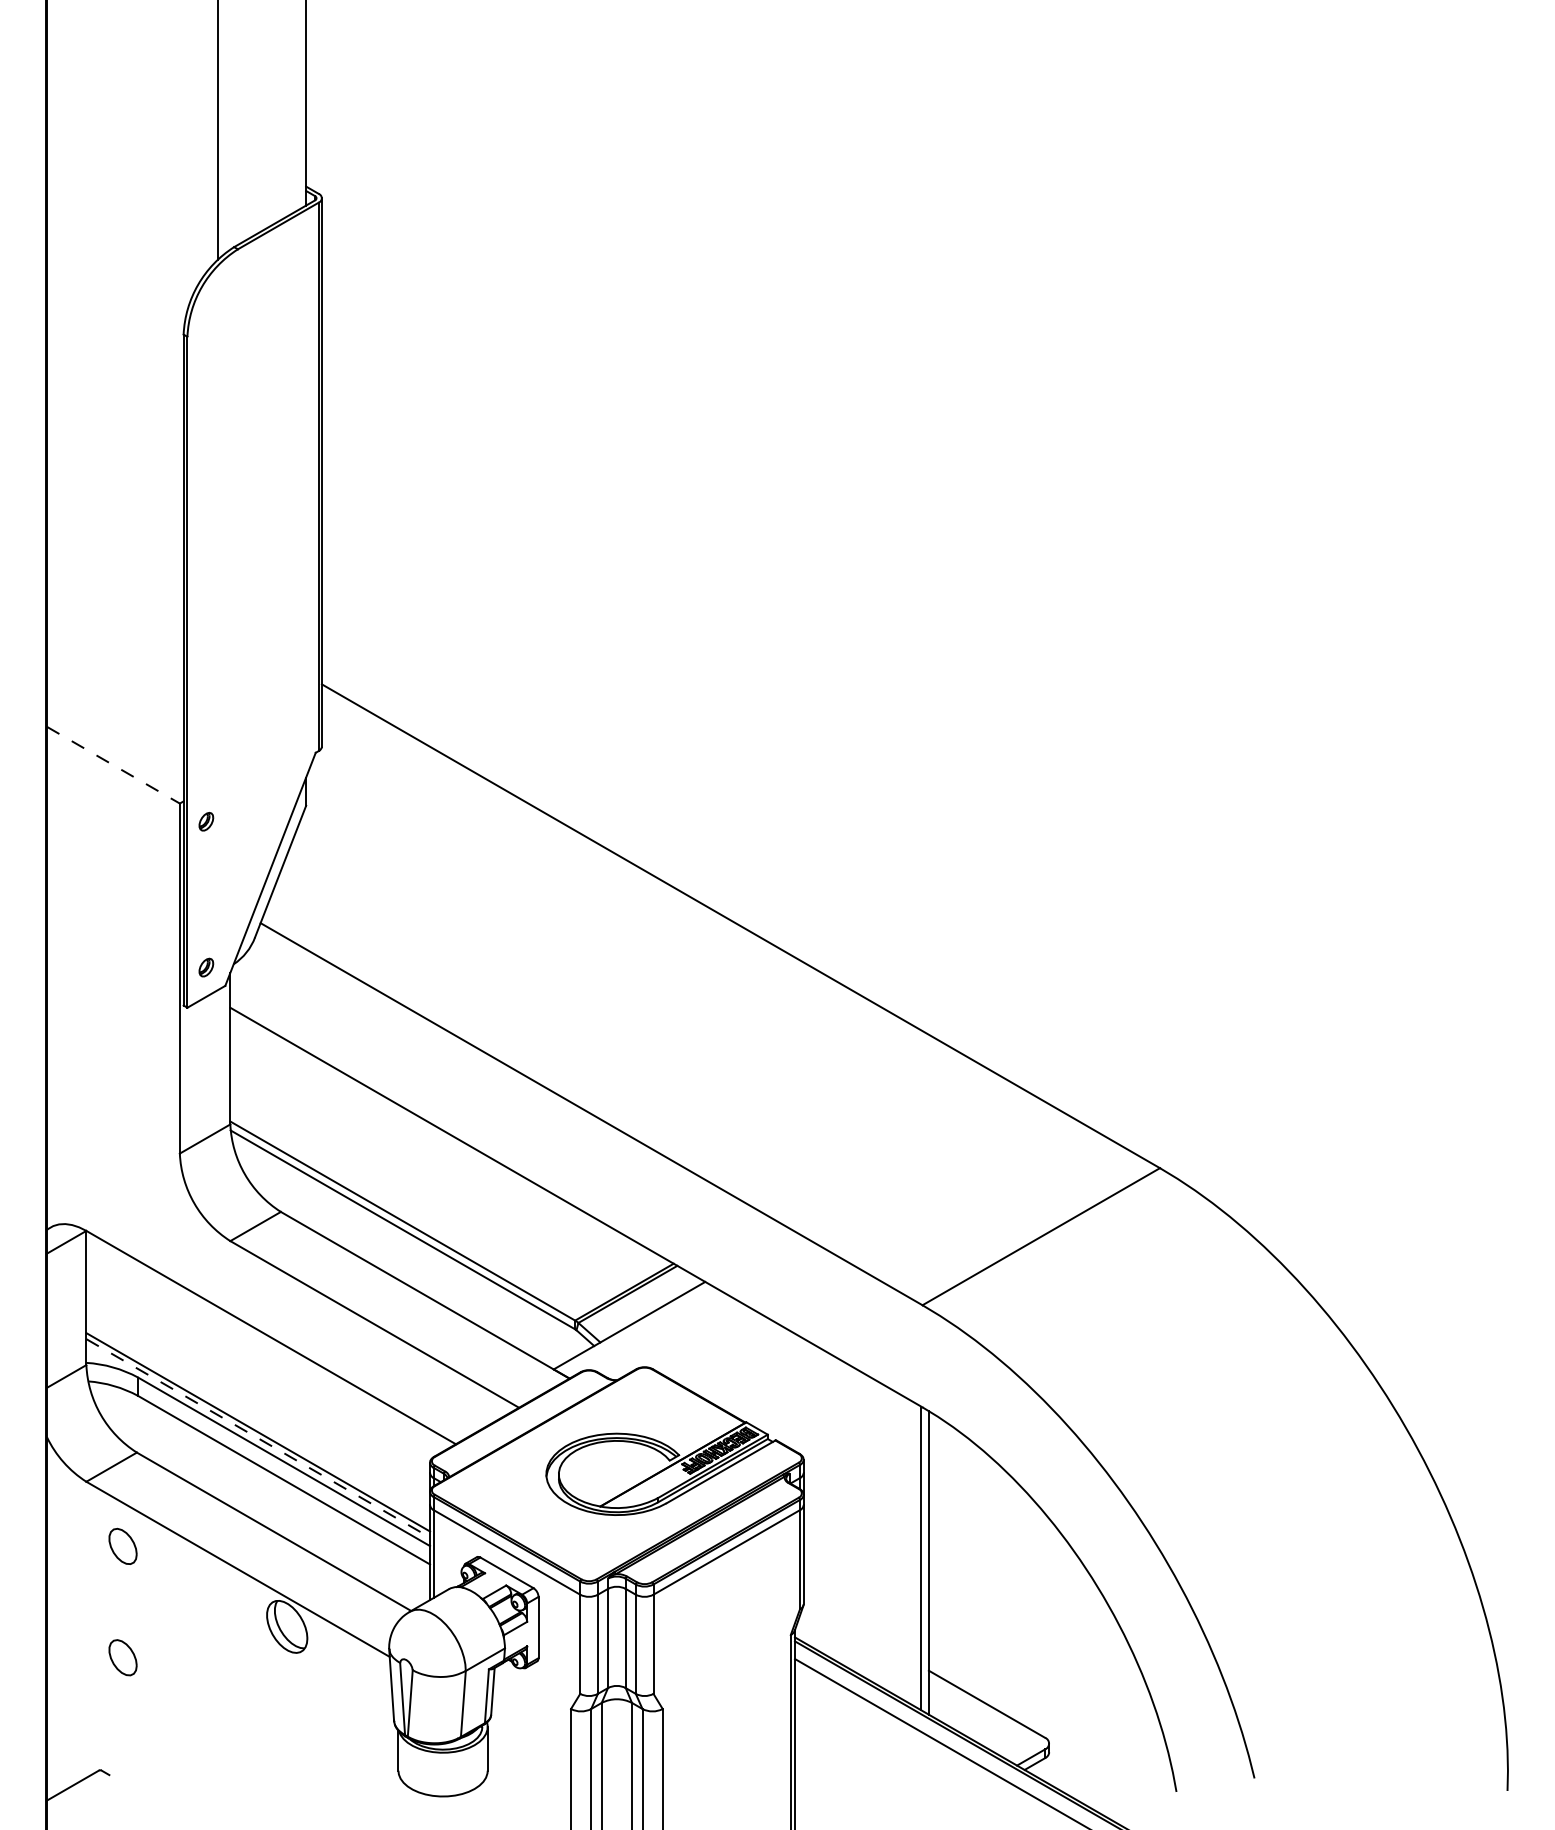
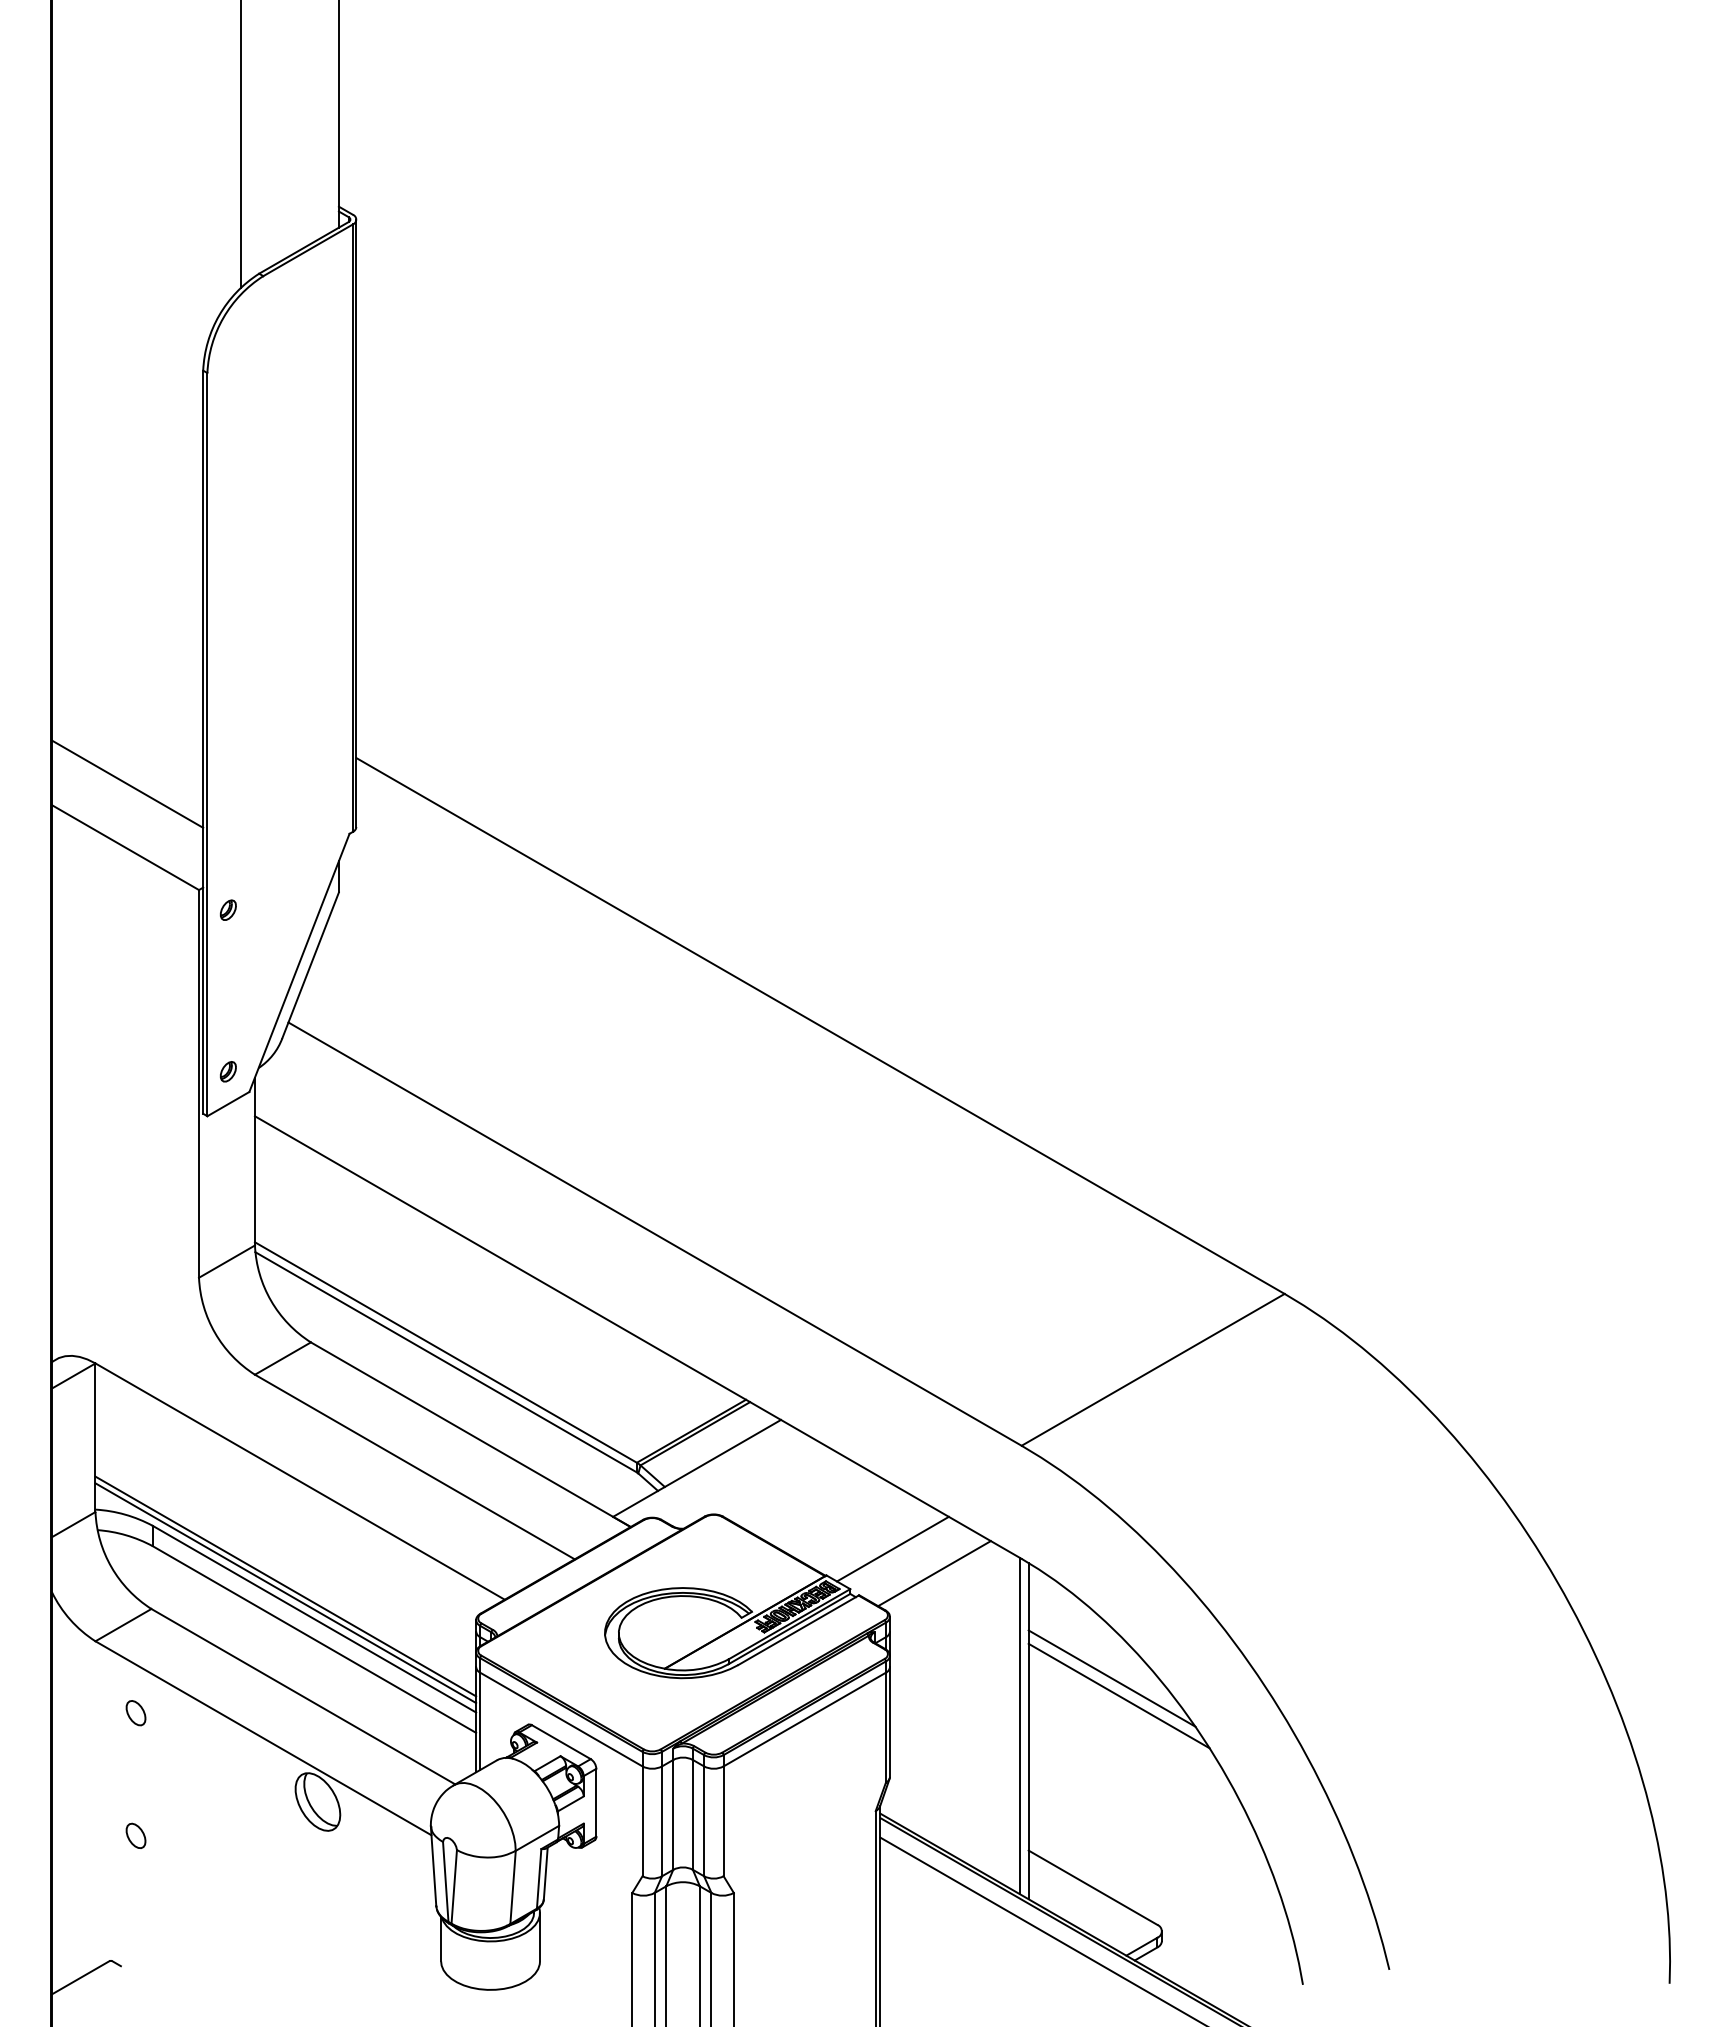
line: (115, 707) -> (127, 783), added
line: (113, 765) -> (125, 847), dashed -> solid
line: (805, 1397) -> (892, 1548), added
line: (843, 1420) -> (934, 1573), added
line: (257, 1438) -> (285, 1593), dashed -> solid
line: (1003, 1515) -> (1111, 1678), added
line: (1009, 1530) -> (1118, 1695), added
part: (122, 1546) -> (135, 1713), size x0.62
part: (122, 1657) -> (135, 1835), size x0.62

